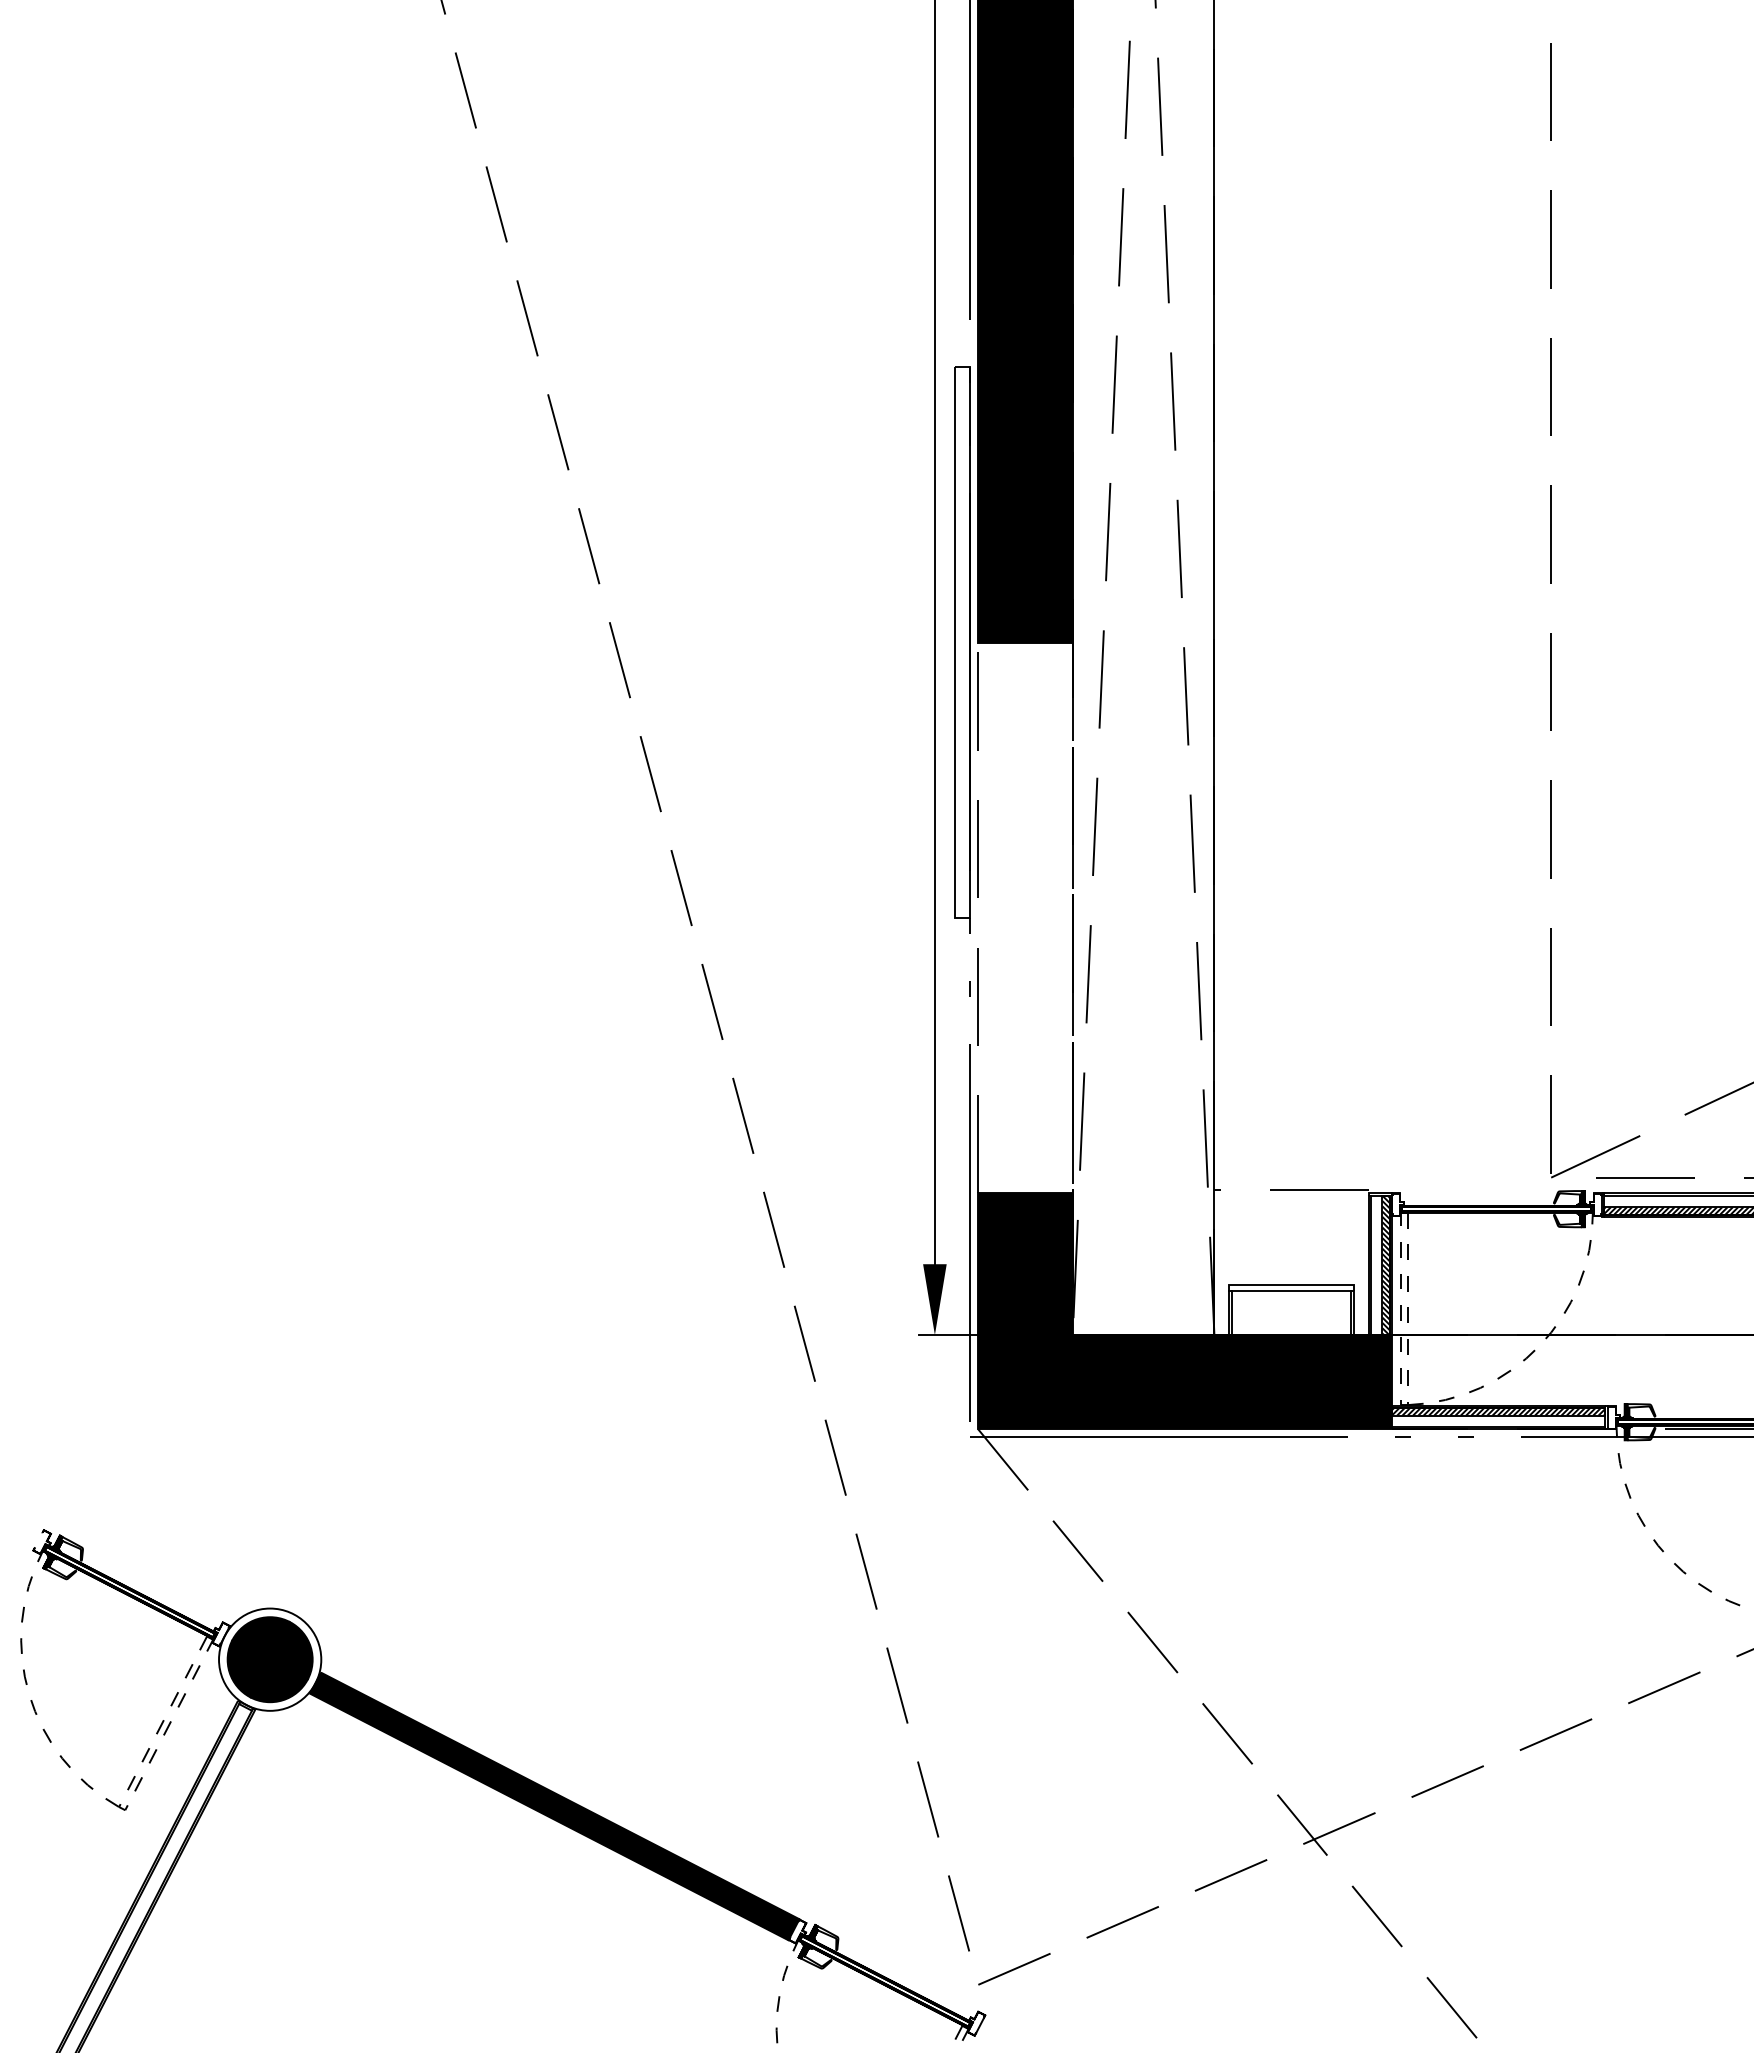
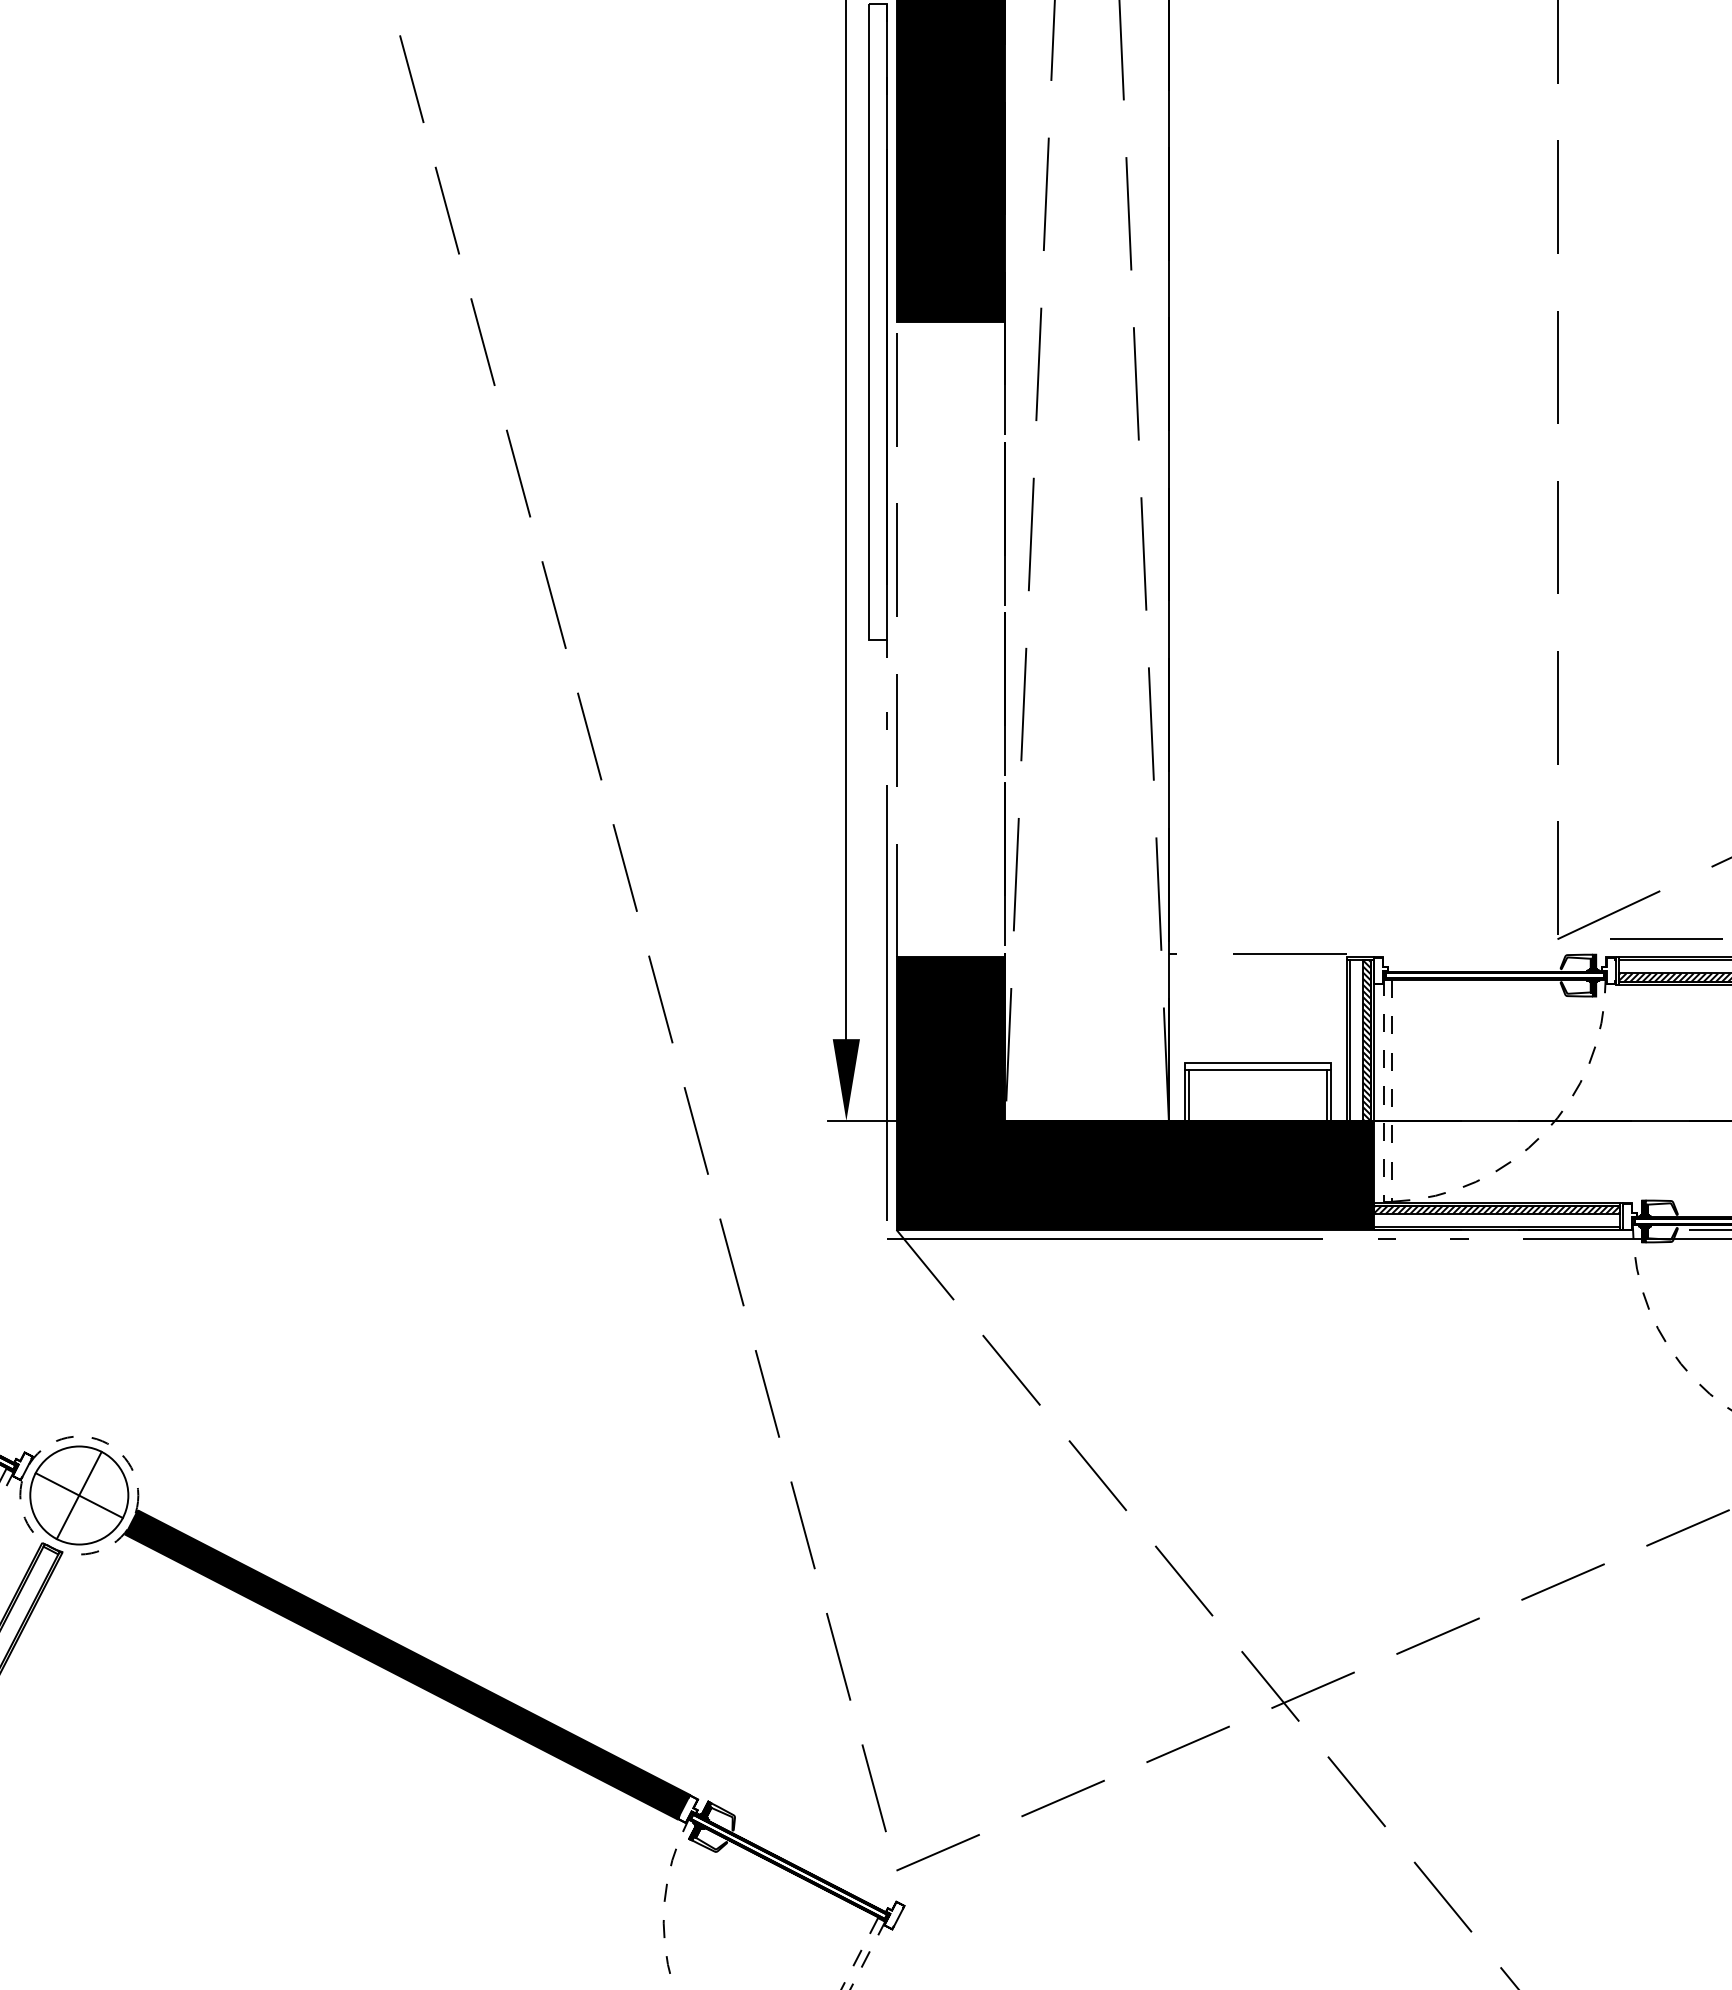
fill: (269, 1659) -> (78, 1495), removed
circle: (270, 1659) -> (79, 1495), solid -> dashed

